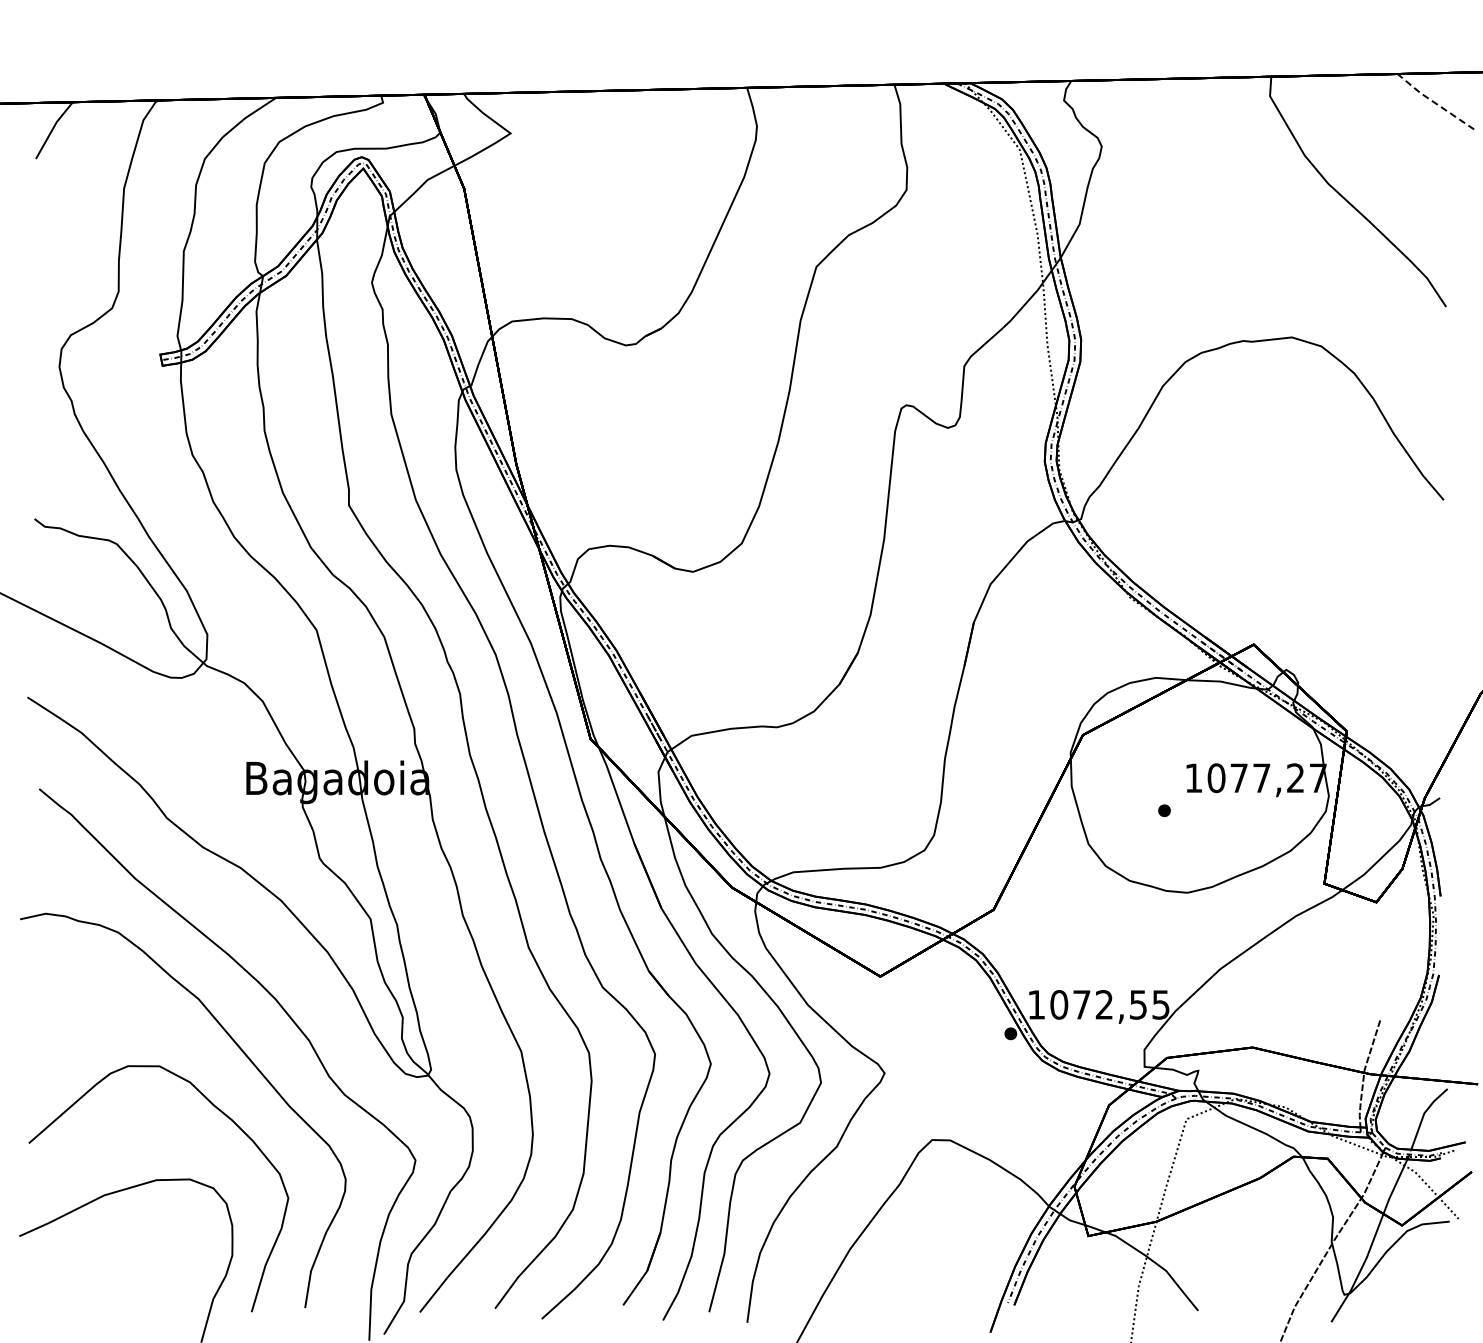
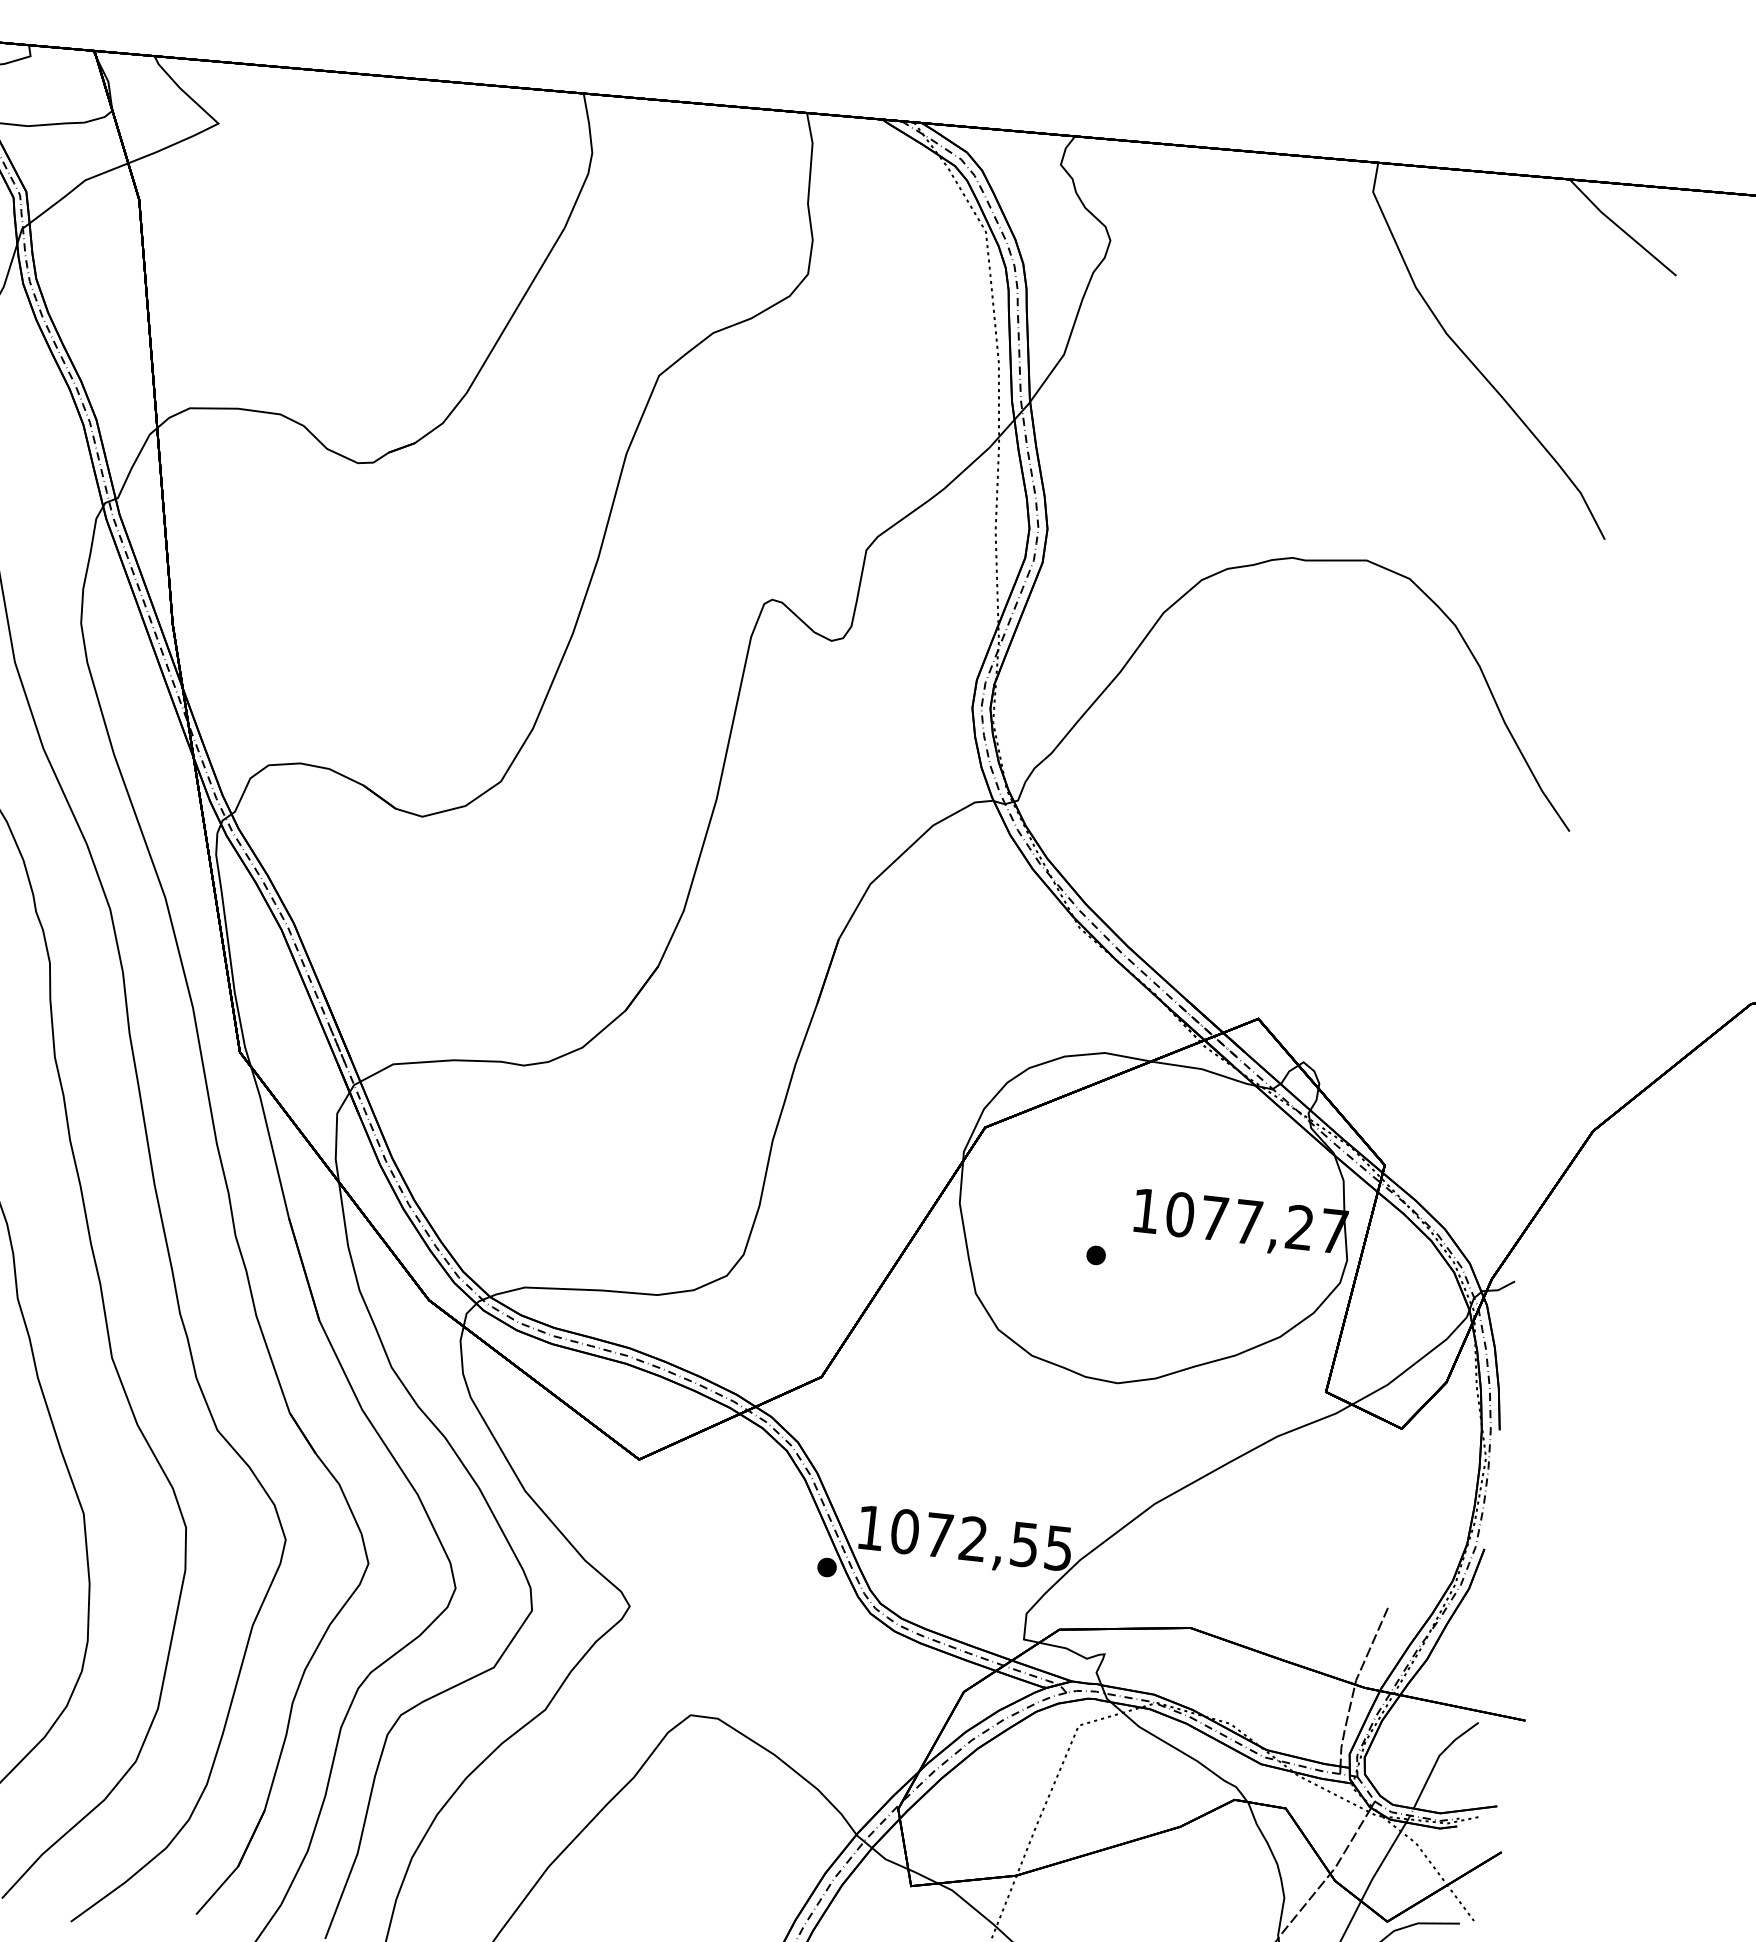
line: (1434, 102) -> (1620, 228), dashed -> solid

